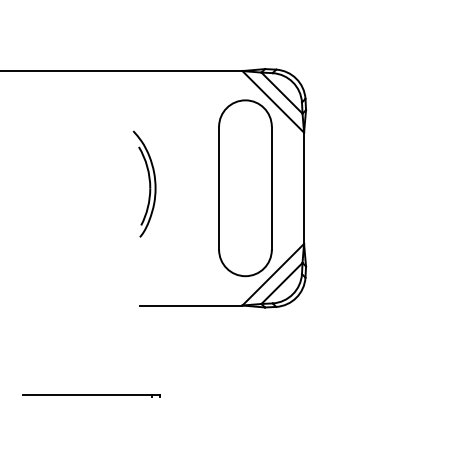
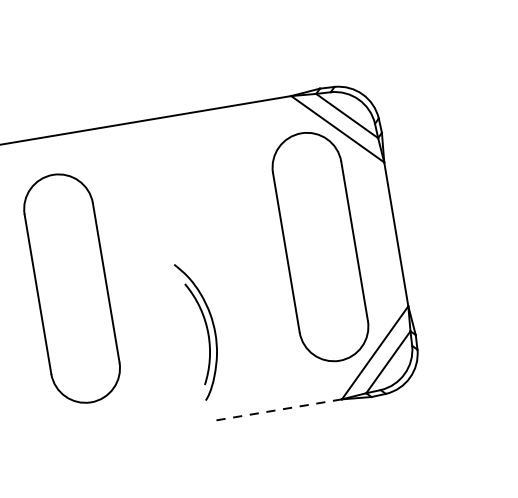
part: (144, 183) -> (200, 329), moved
part: (53, 188) -> (72, 288), added
line: (190, 305) -> (274, 410), solid -> dashed

